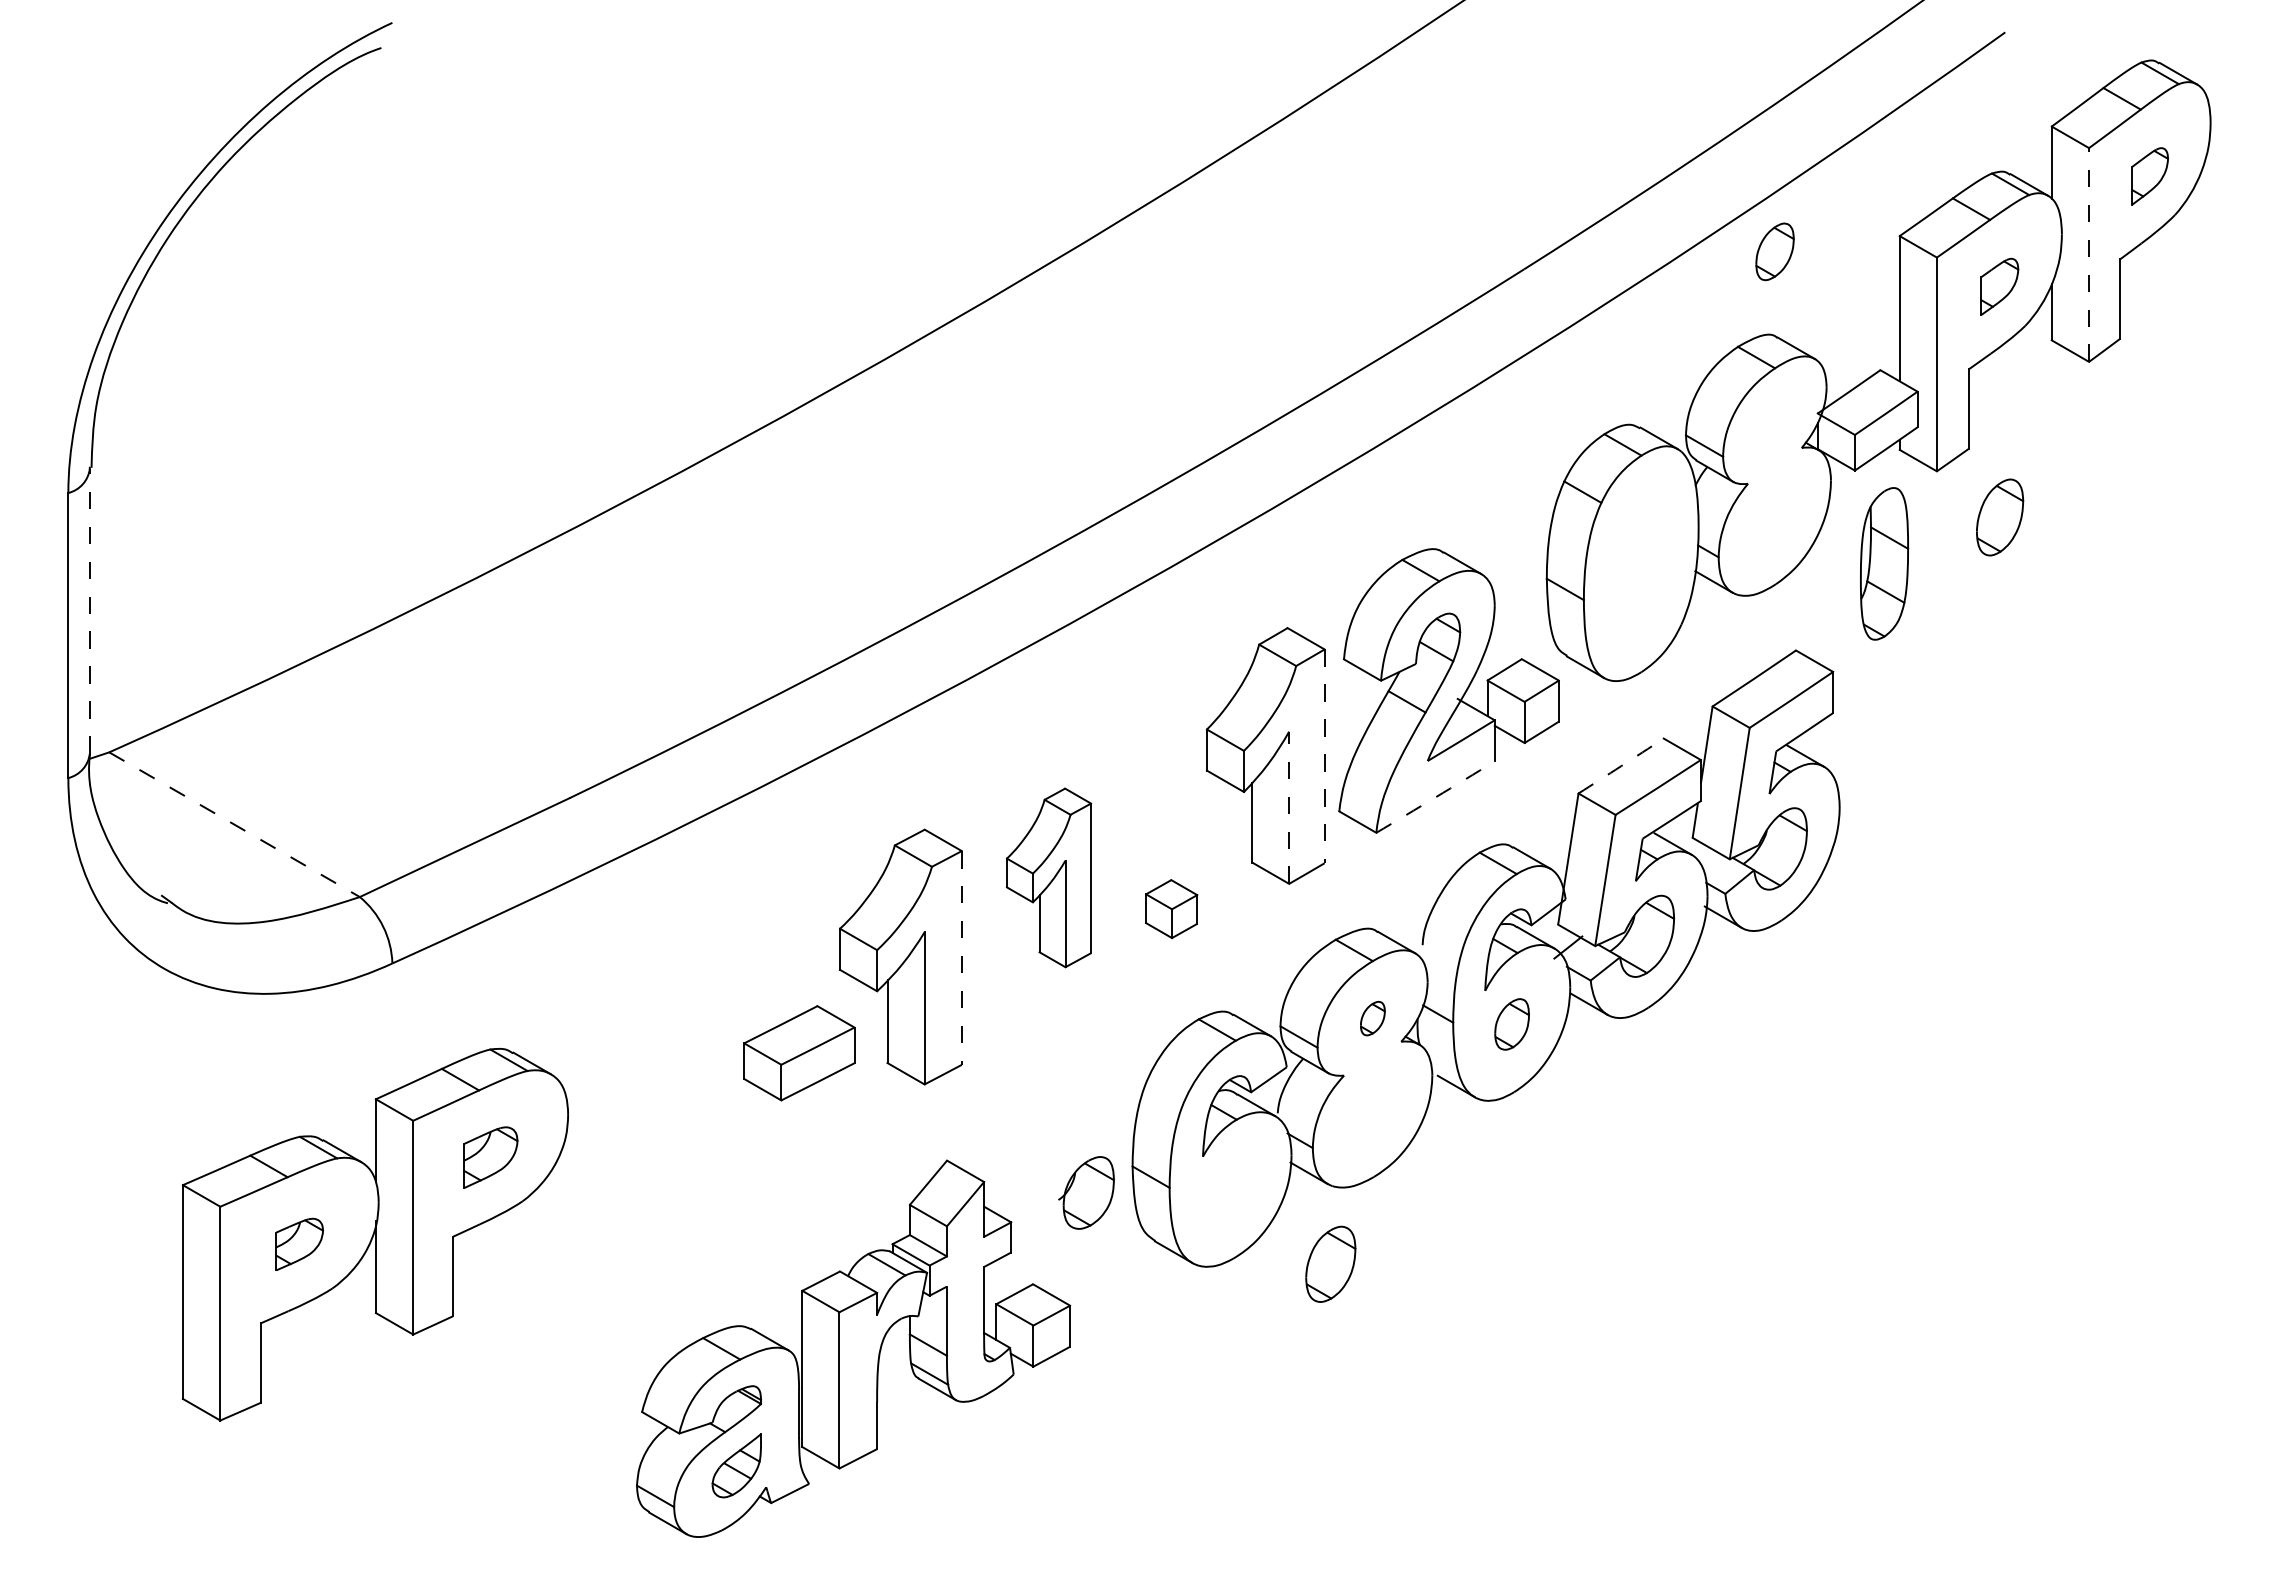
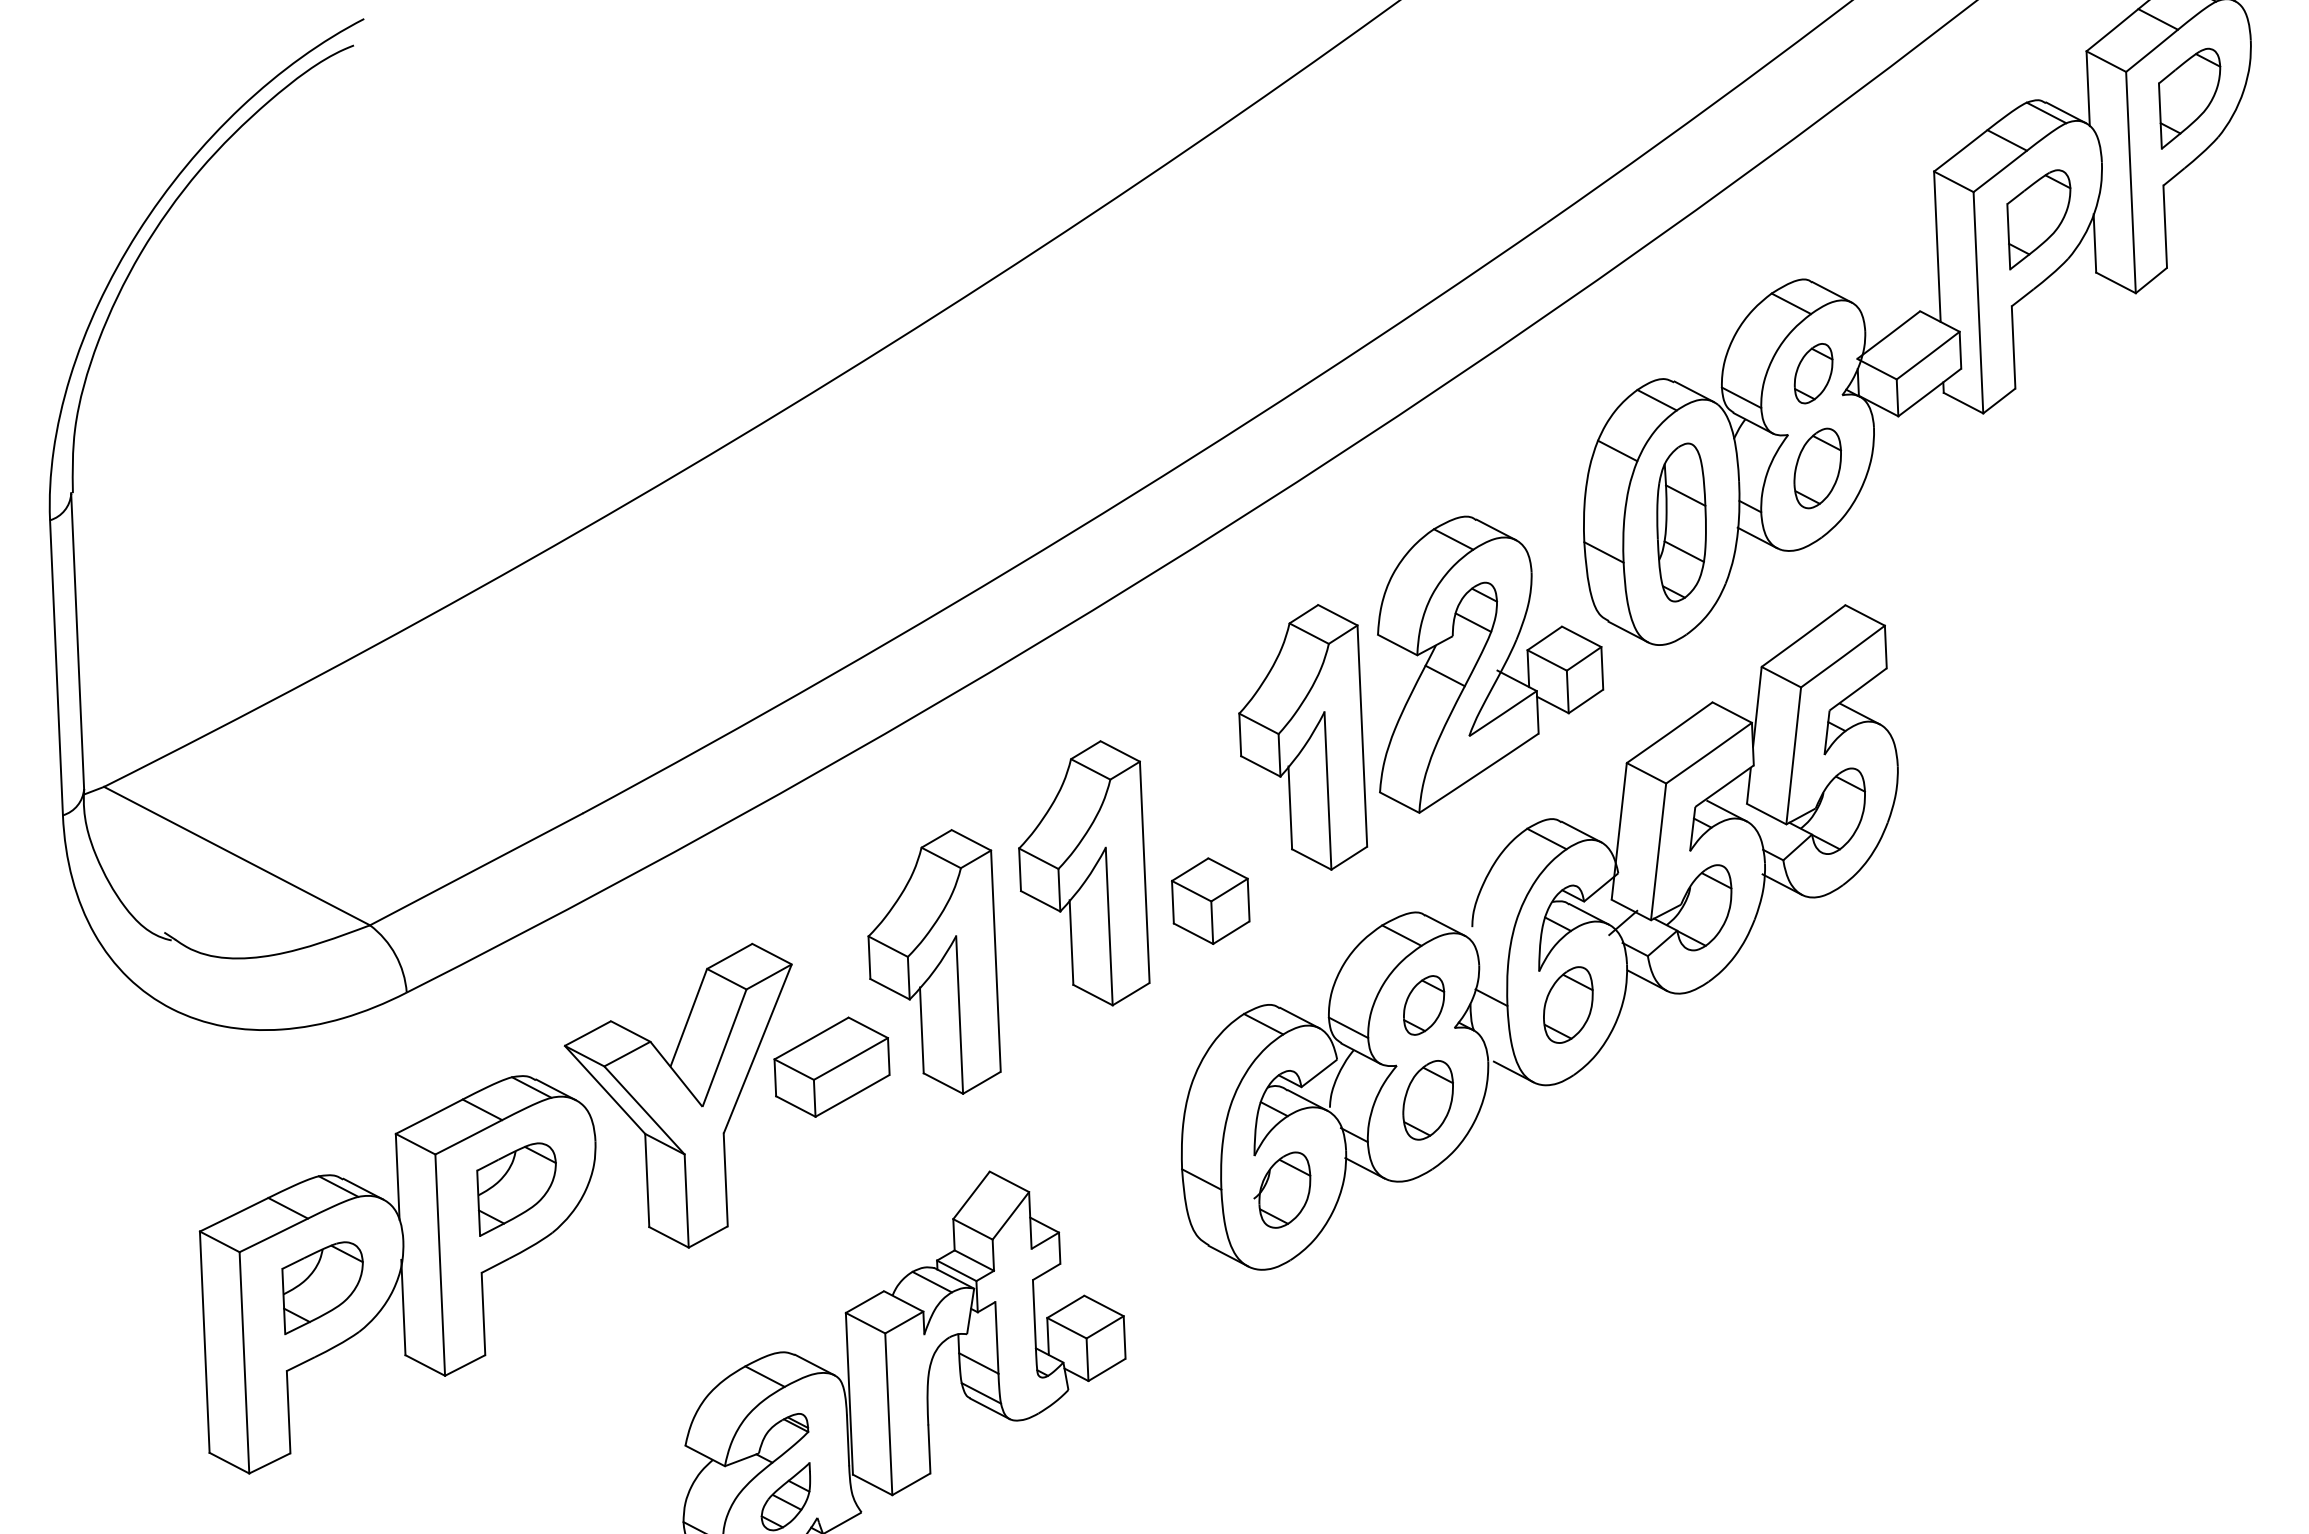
part: (2149, 176) -> (2189, 98), size x1.67
part: (1774, 251) -> (1813, 373), moved
line: (2089, 255) -> (2131, 183), dashed -> solid
part: (1999, 286) -> (2039, 219), size x1.67
part: (2000, 517) -> (1818, 468), moved
part: (1884, 563) -> (1681, 522), moved
line: (89, 611) -> (77, 641), dashed -> solid
line: (1324, 756) -> (1362, 736), dashed -> solid
arc: (1621, 766) -> (1670, 733), dashed -> solid
arc: (1435, 797) -> (1478, 773), dashed -> solid
line: (1289, 807) -> (1328, 790), dashed -> solid
line: (234, 824) -> (237, 855), dashed -> solid
part: (1048, 877) -> (1081, 873), size x1.43
part: (1171, 908) -> (1210, 900), size x1.43
line: (961, 957) -> (995, 960), dashed -> solid
part: (1372, 1018) -> (1423, 1005), size x1.67
part: (1512, 1024) -> (1568, 1005), size x1.43
part: (653, 1076) -> (682, 1097), added
part: (490, 1157) -> (517, 1189), size x1.43
part: (1086, 1192) -> (1282, 1189), moved
part: (299, 1244) -> (323, 1287), size x1.67
part: (1330, 1263) -> (1427, 1099), moved

